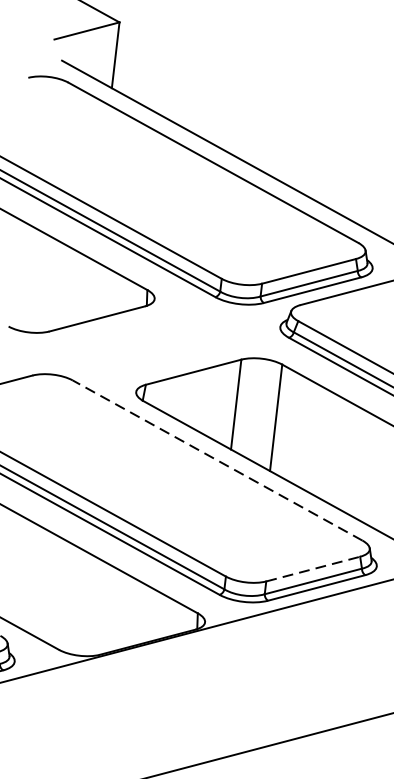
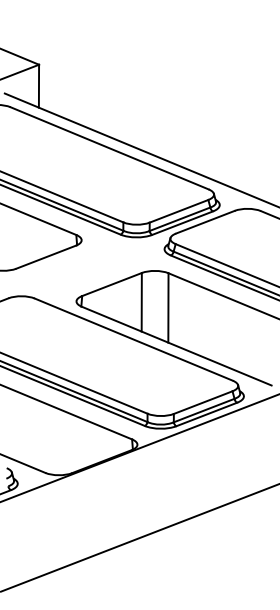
line: (217, 460) -> (133, 339), dashed -> solid
line: (313, 568) -> (203, 402), dashed -> solid

